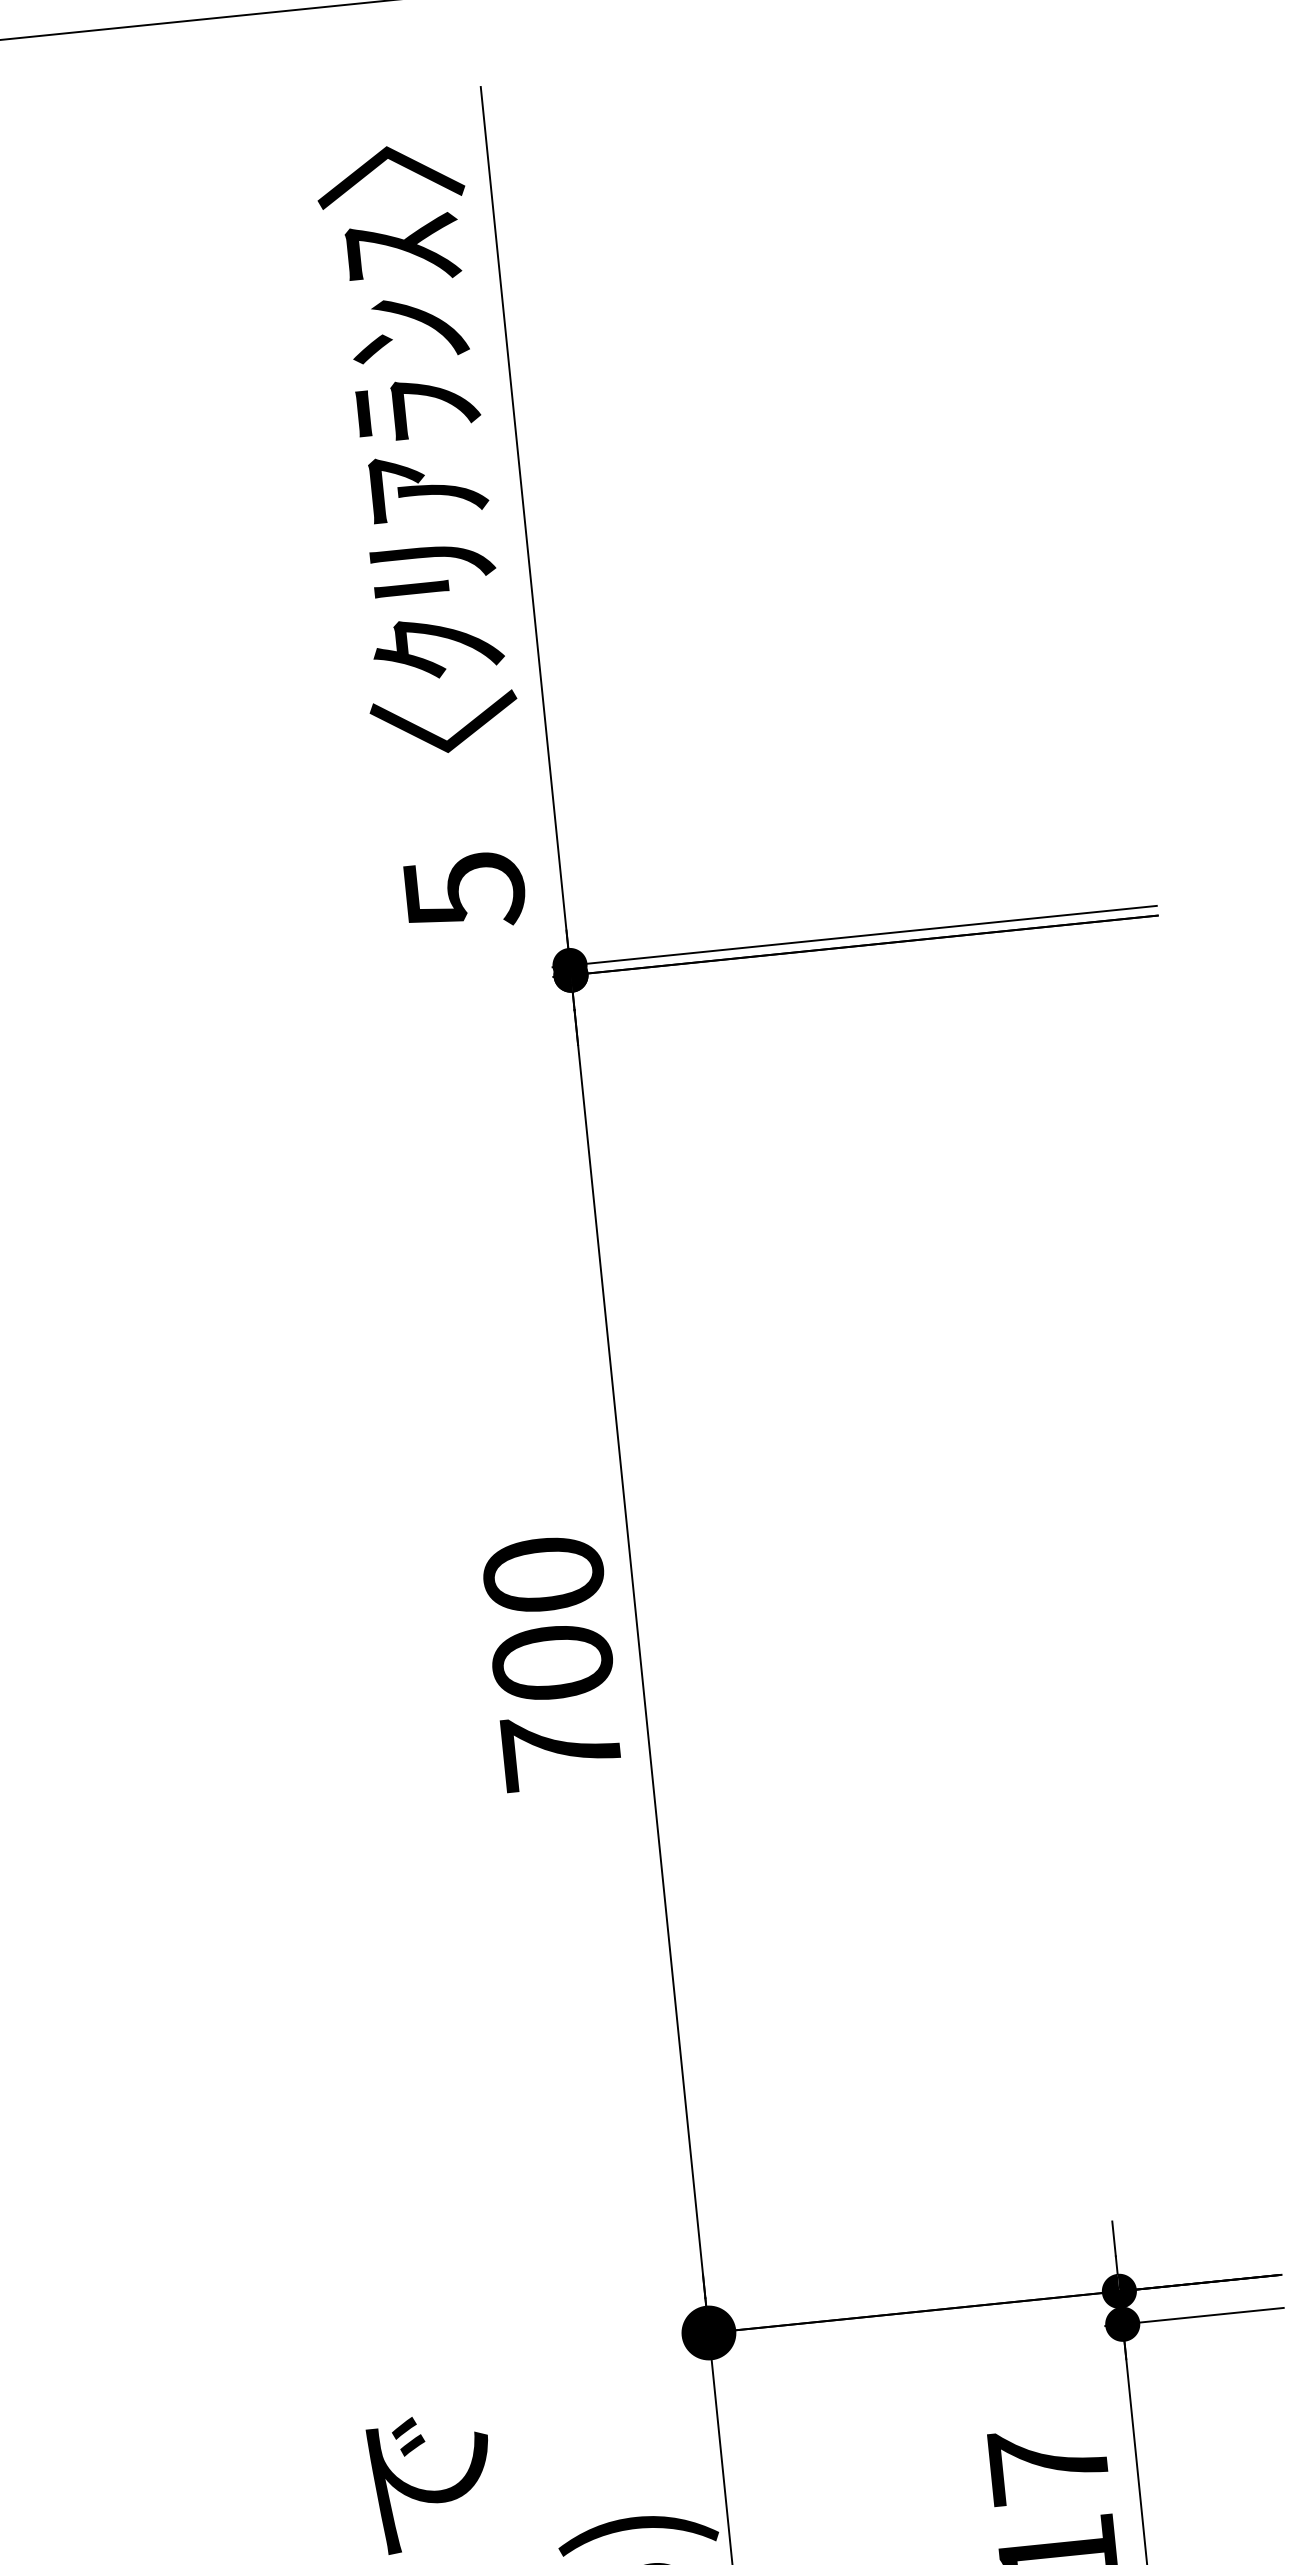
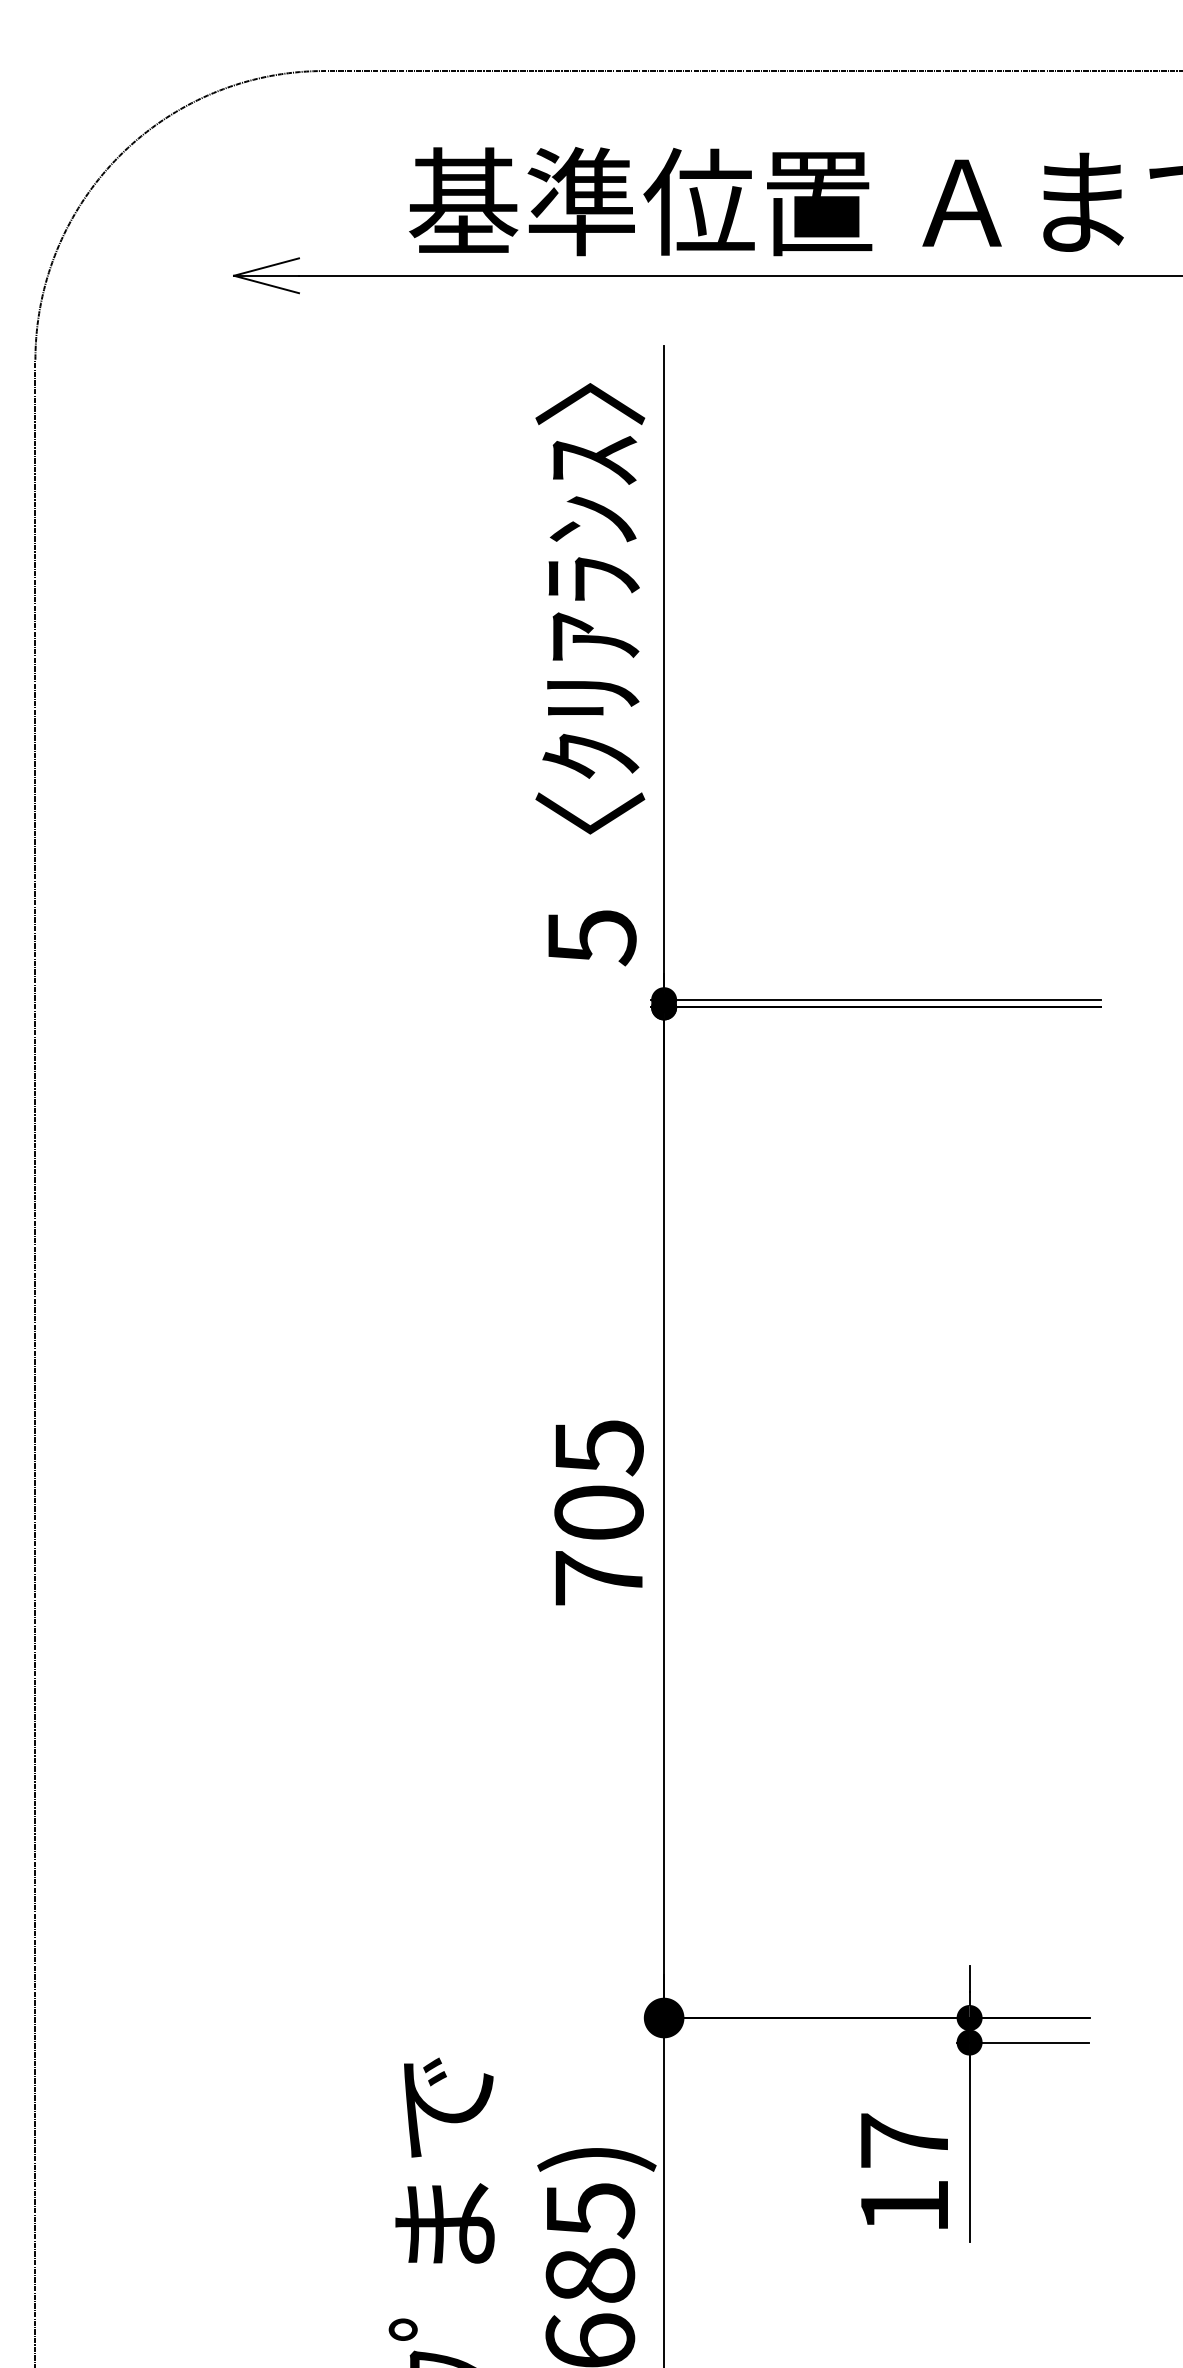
text: (543, 1576) -> (598, 1448), 700 -> 705

